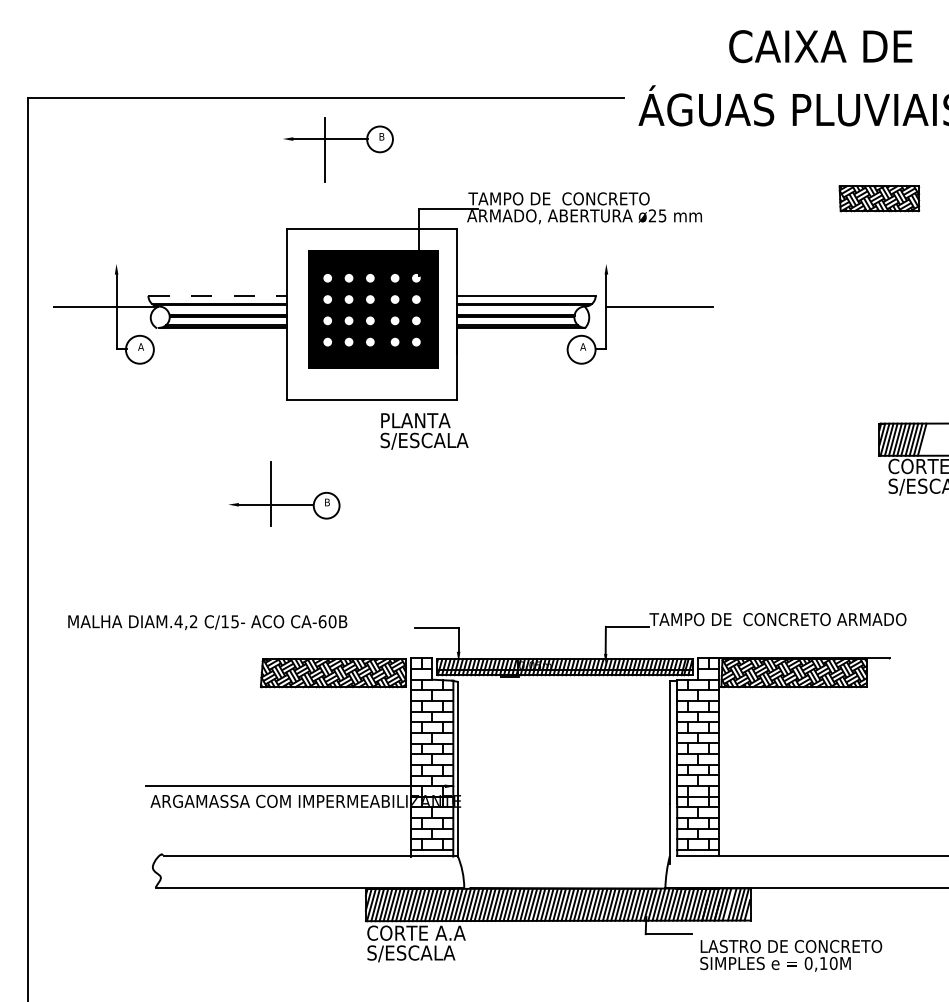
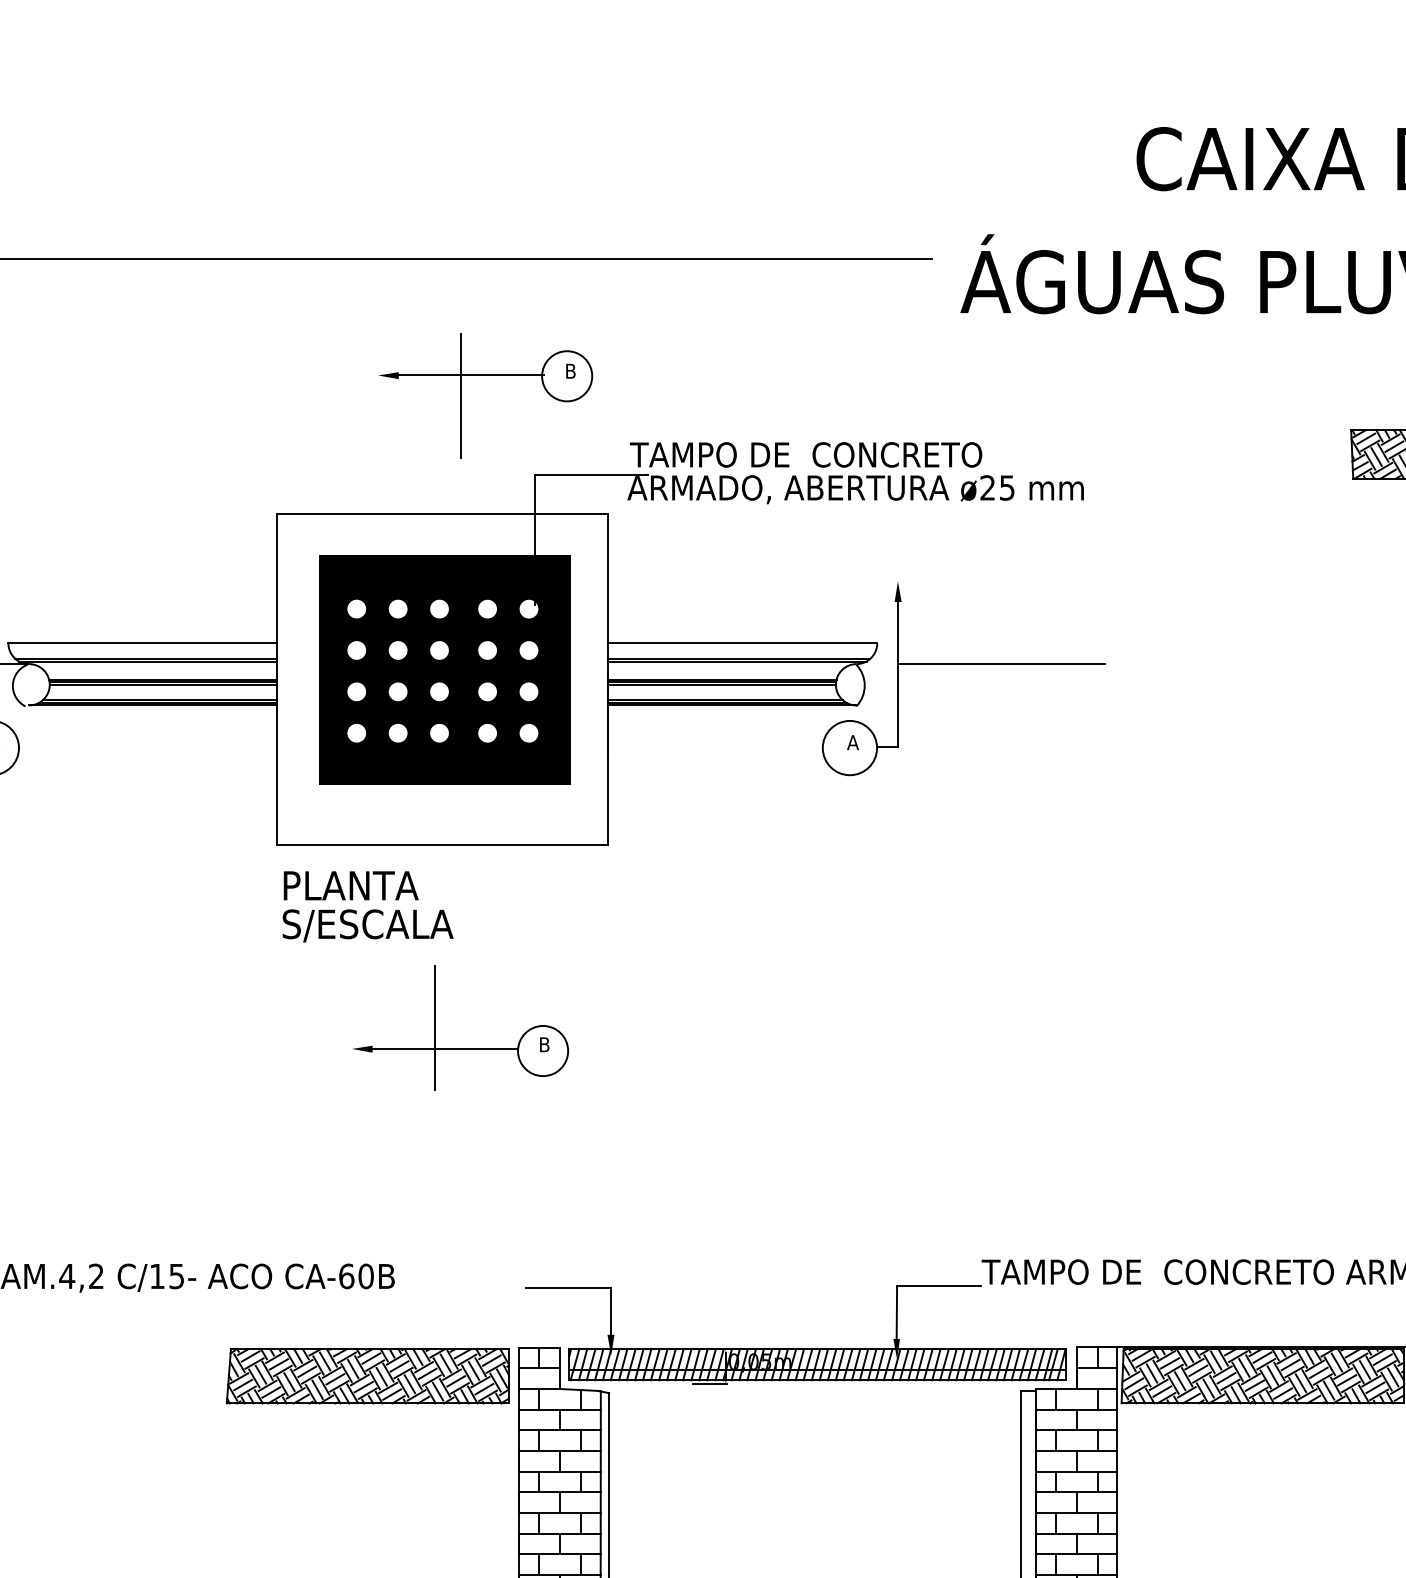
part: (338, 139) -> (486, 376), moved
line: (218, 295) -> (144, 642), dashed -> solid
text: (424, 431) -> (367, 906), moved
part: (284, 504) -> (461, 1048), moved

